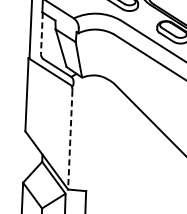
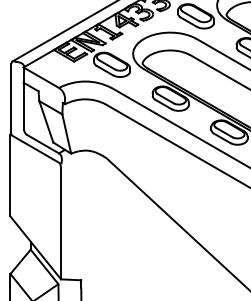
line: (42, 33) -> (24, 106), dashed -> solid
line: (70, 140) -> (61, 224), dashed -> solid

